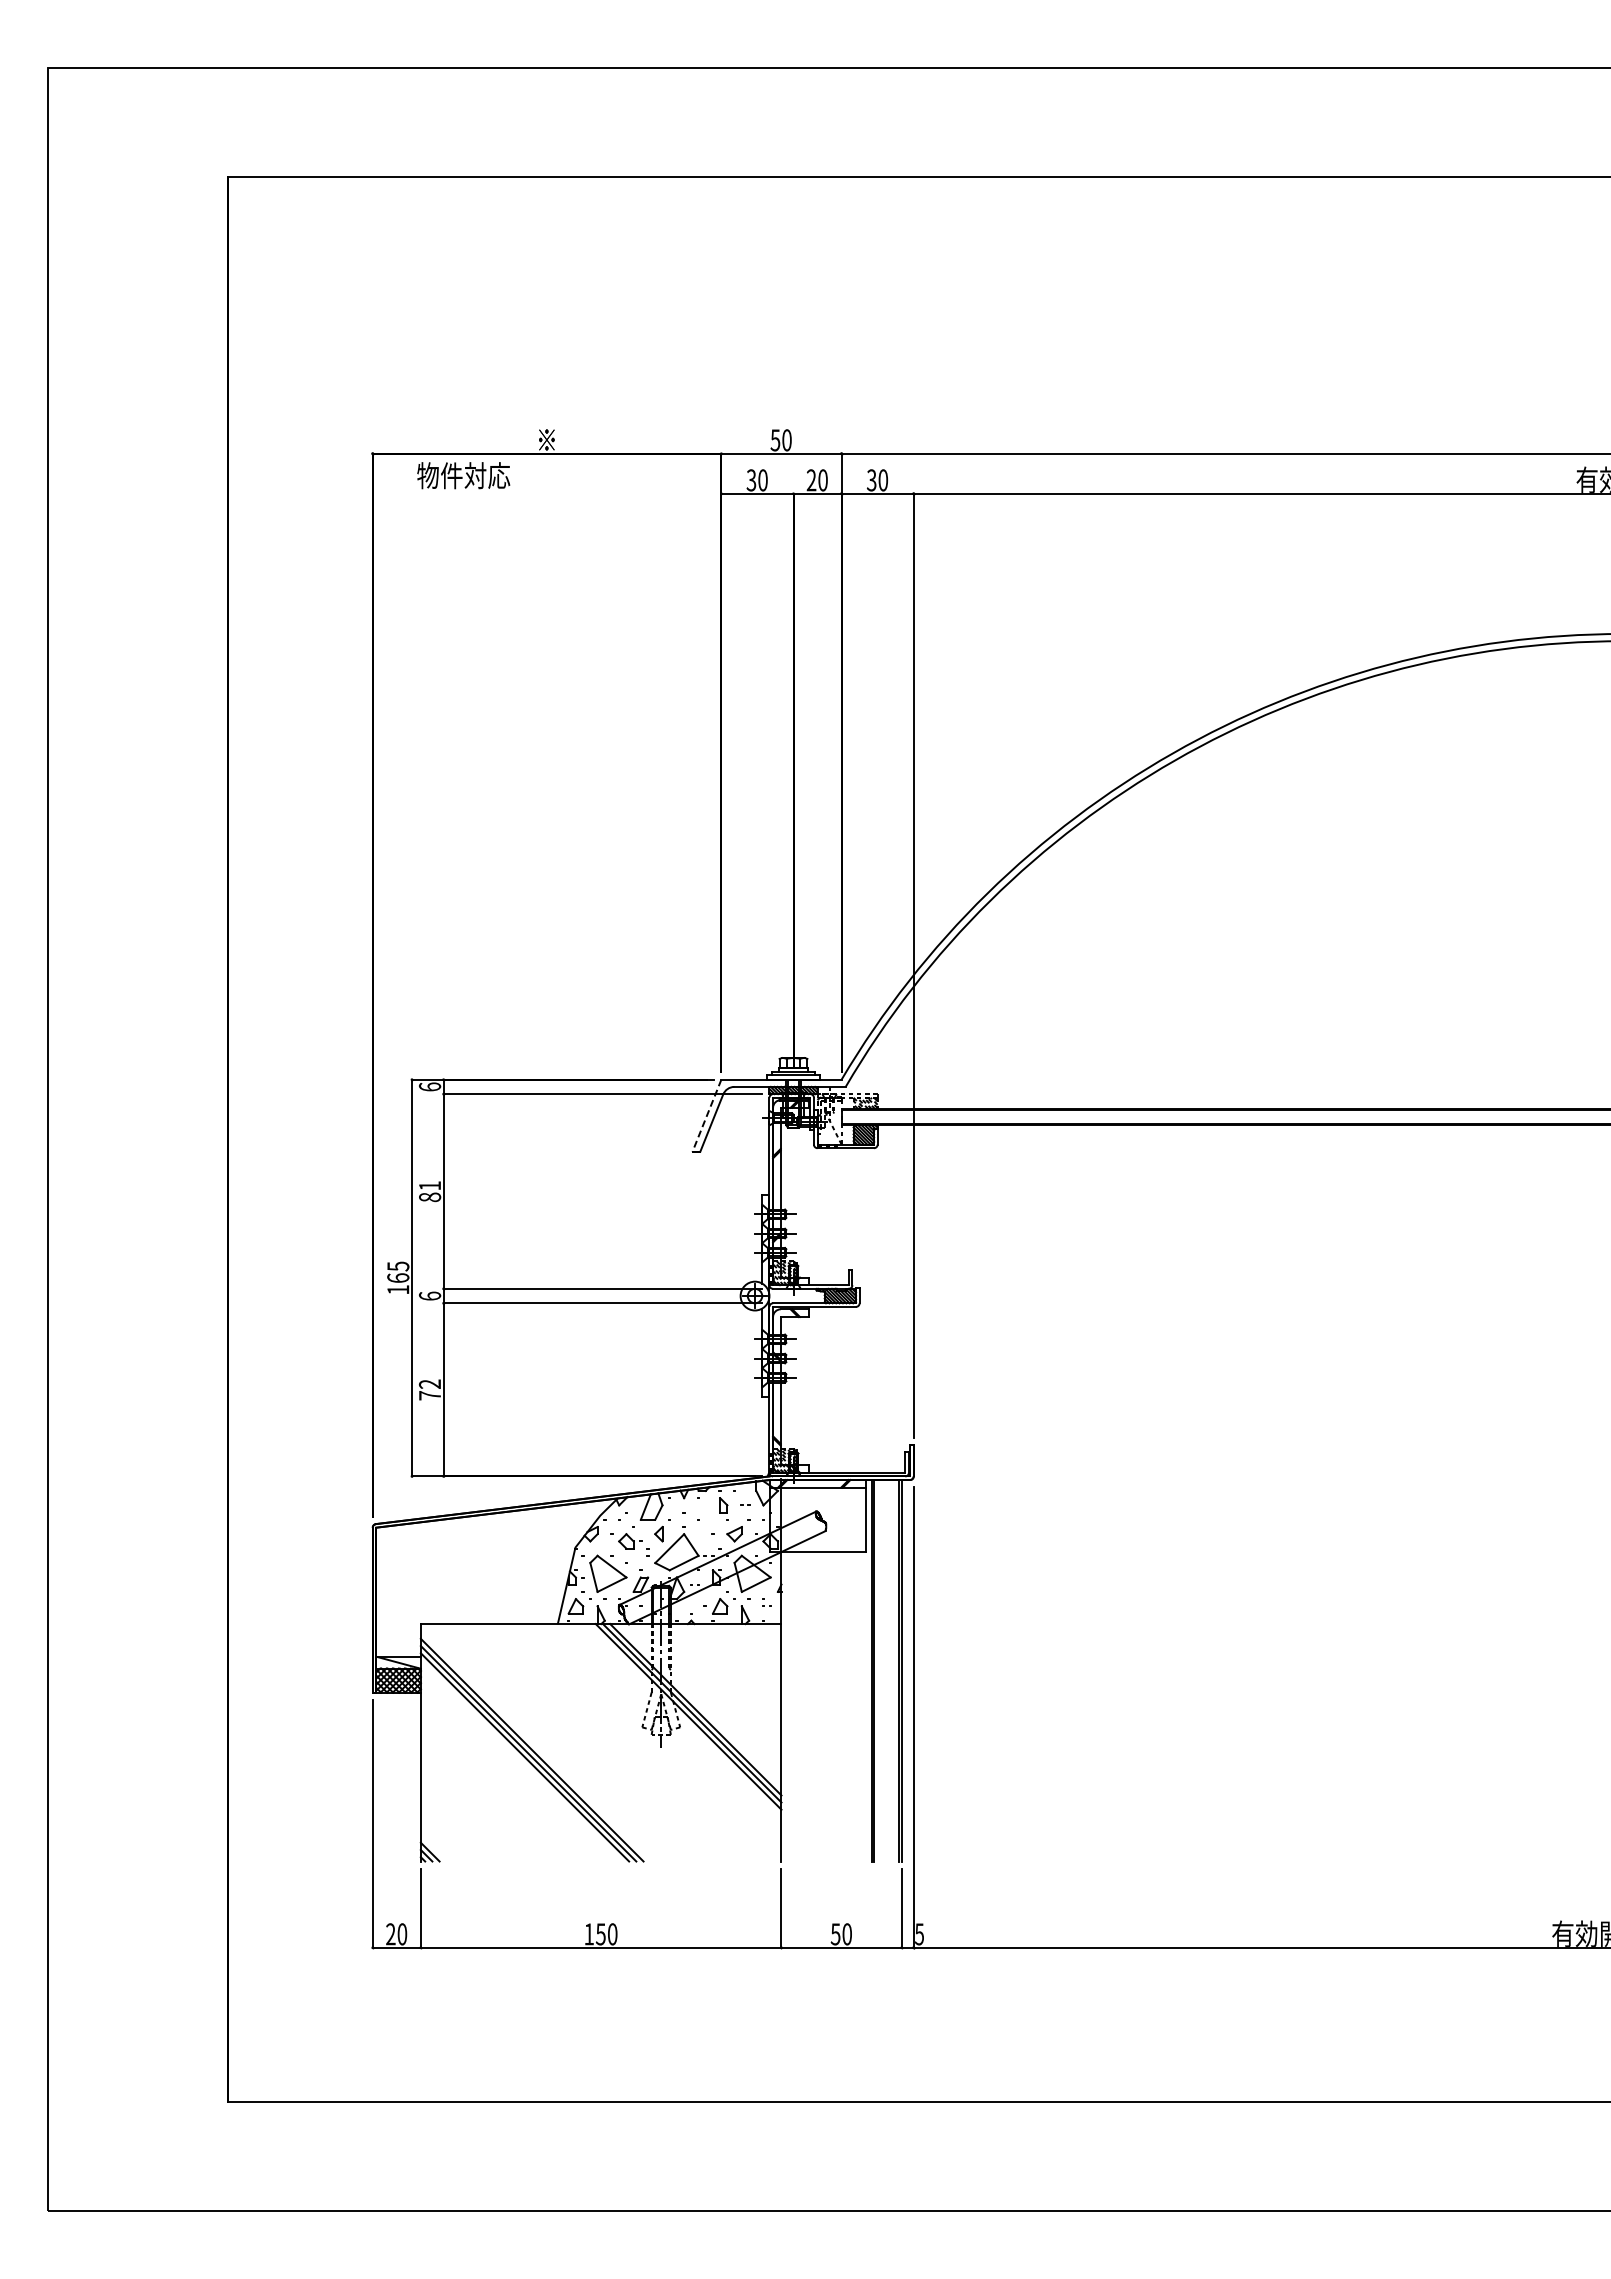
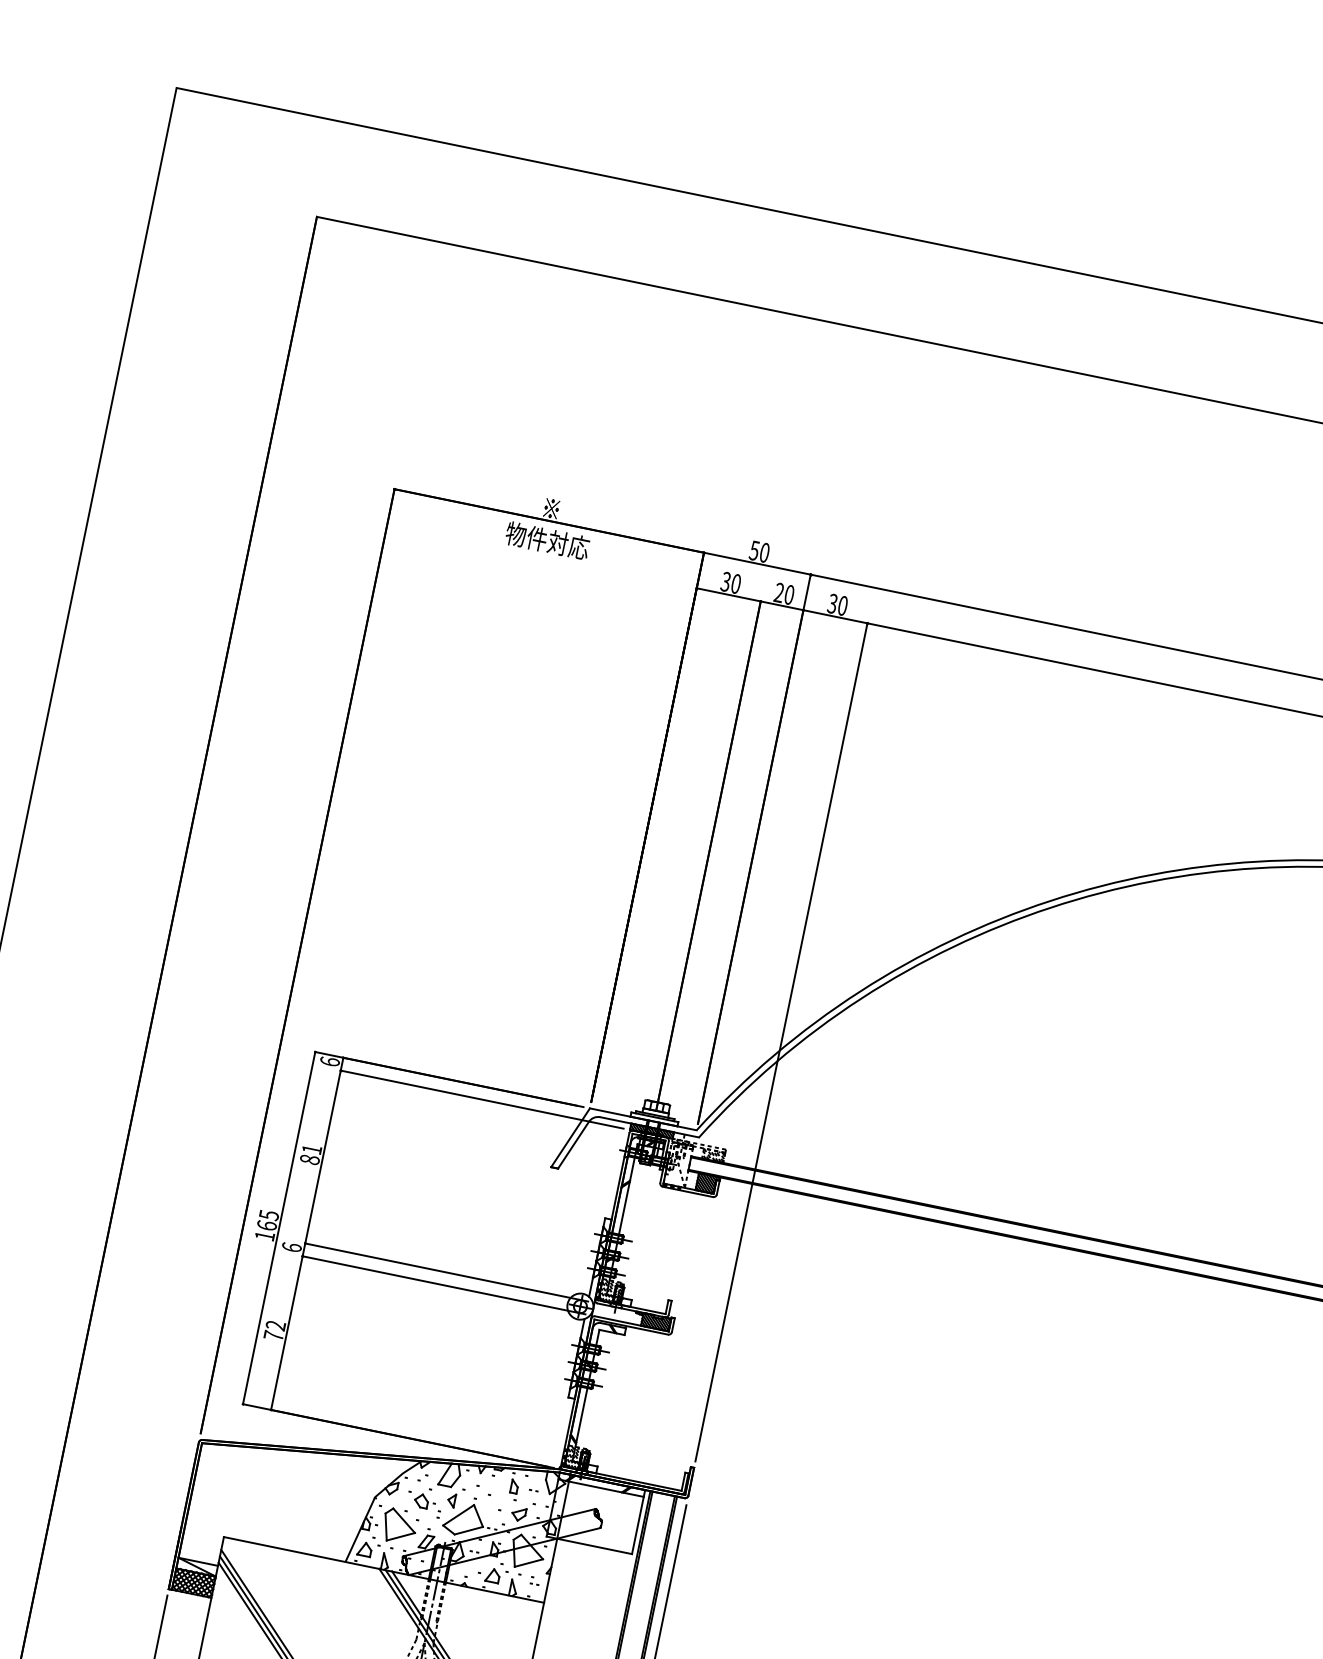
text: (463, 475) -> (547, 540), moved
line: (706, 1115) -> (570, 1137), dashed -> solid

